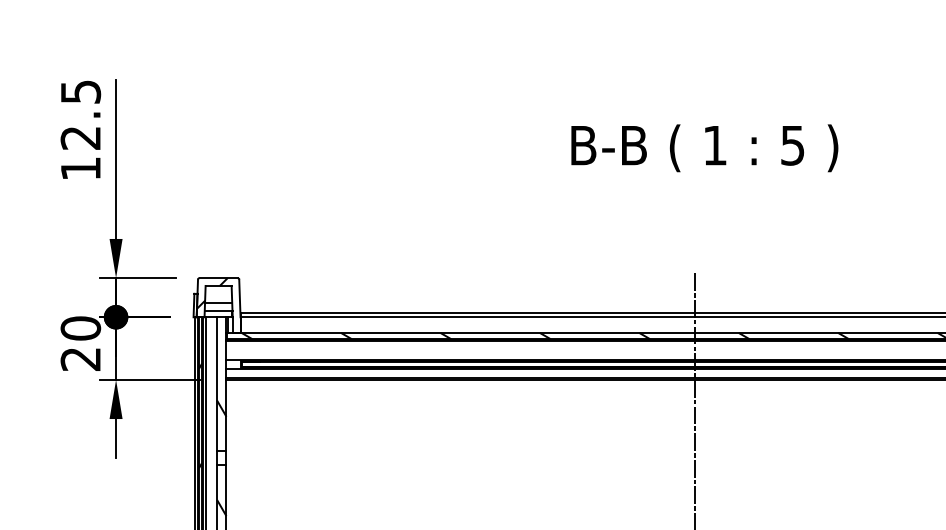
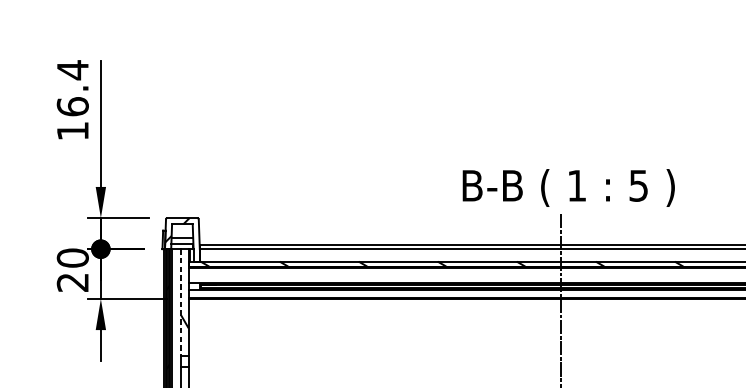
text: (80, 114) -> (72, 88), 12.5 -> 16.4
text: (704, 148) -> (568, 188), moved
line: (217, 384) -> (181, 302), solid -> dashed

